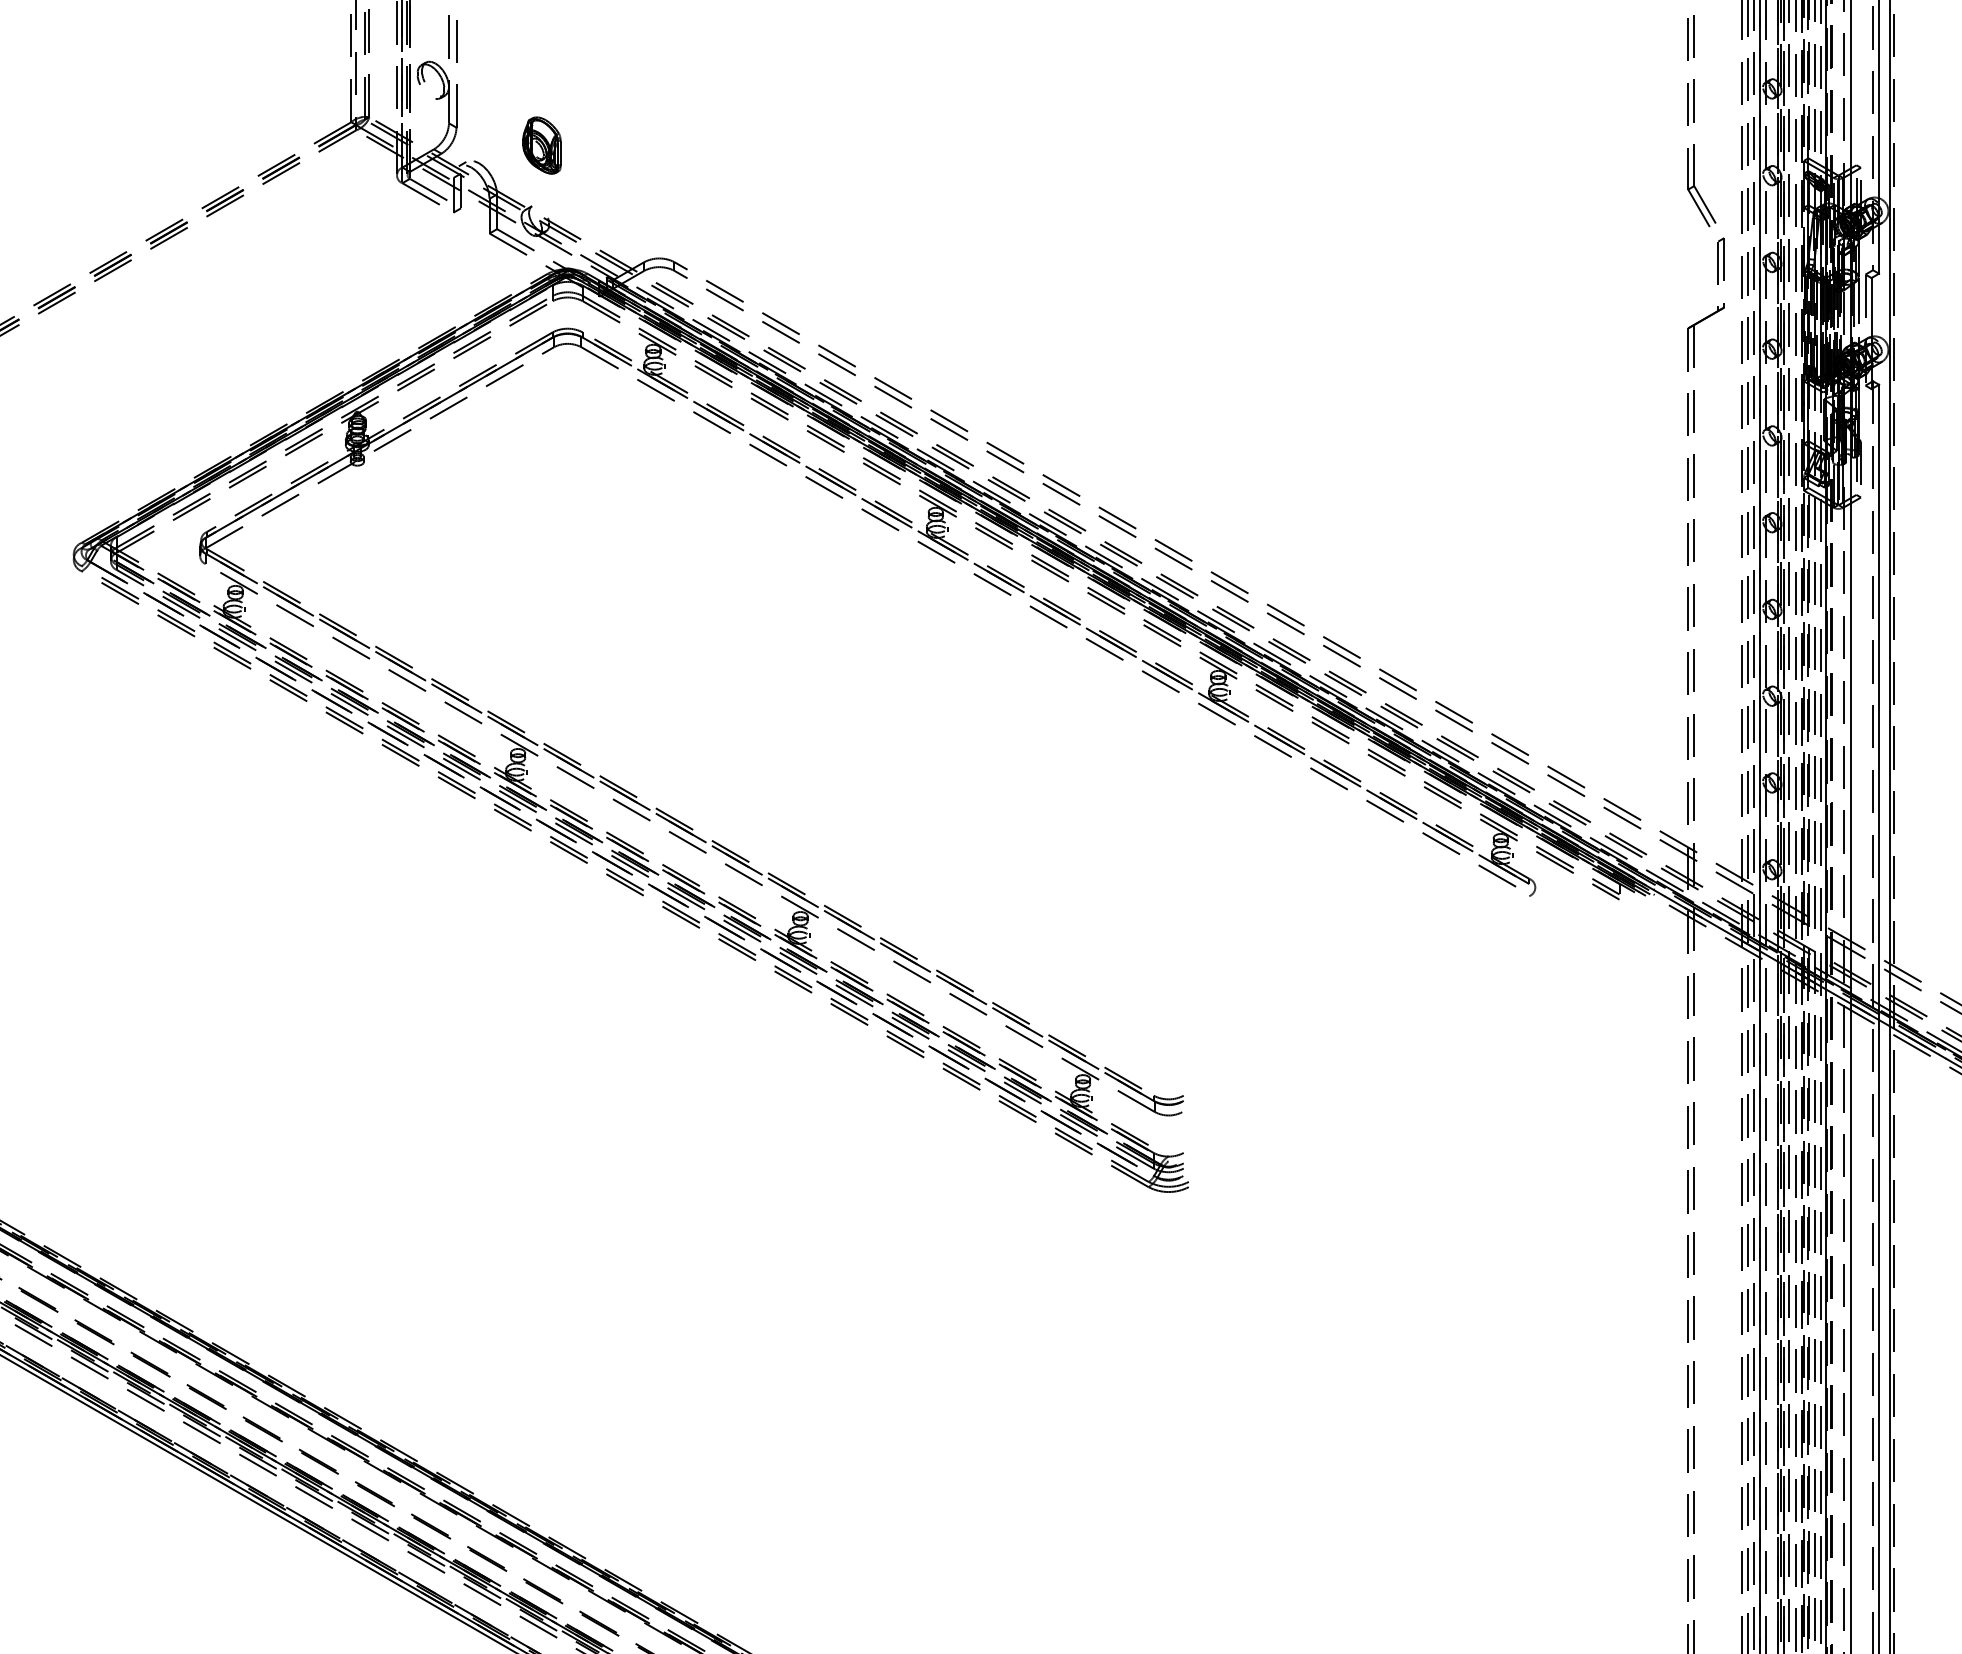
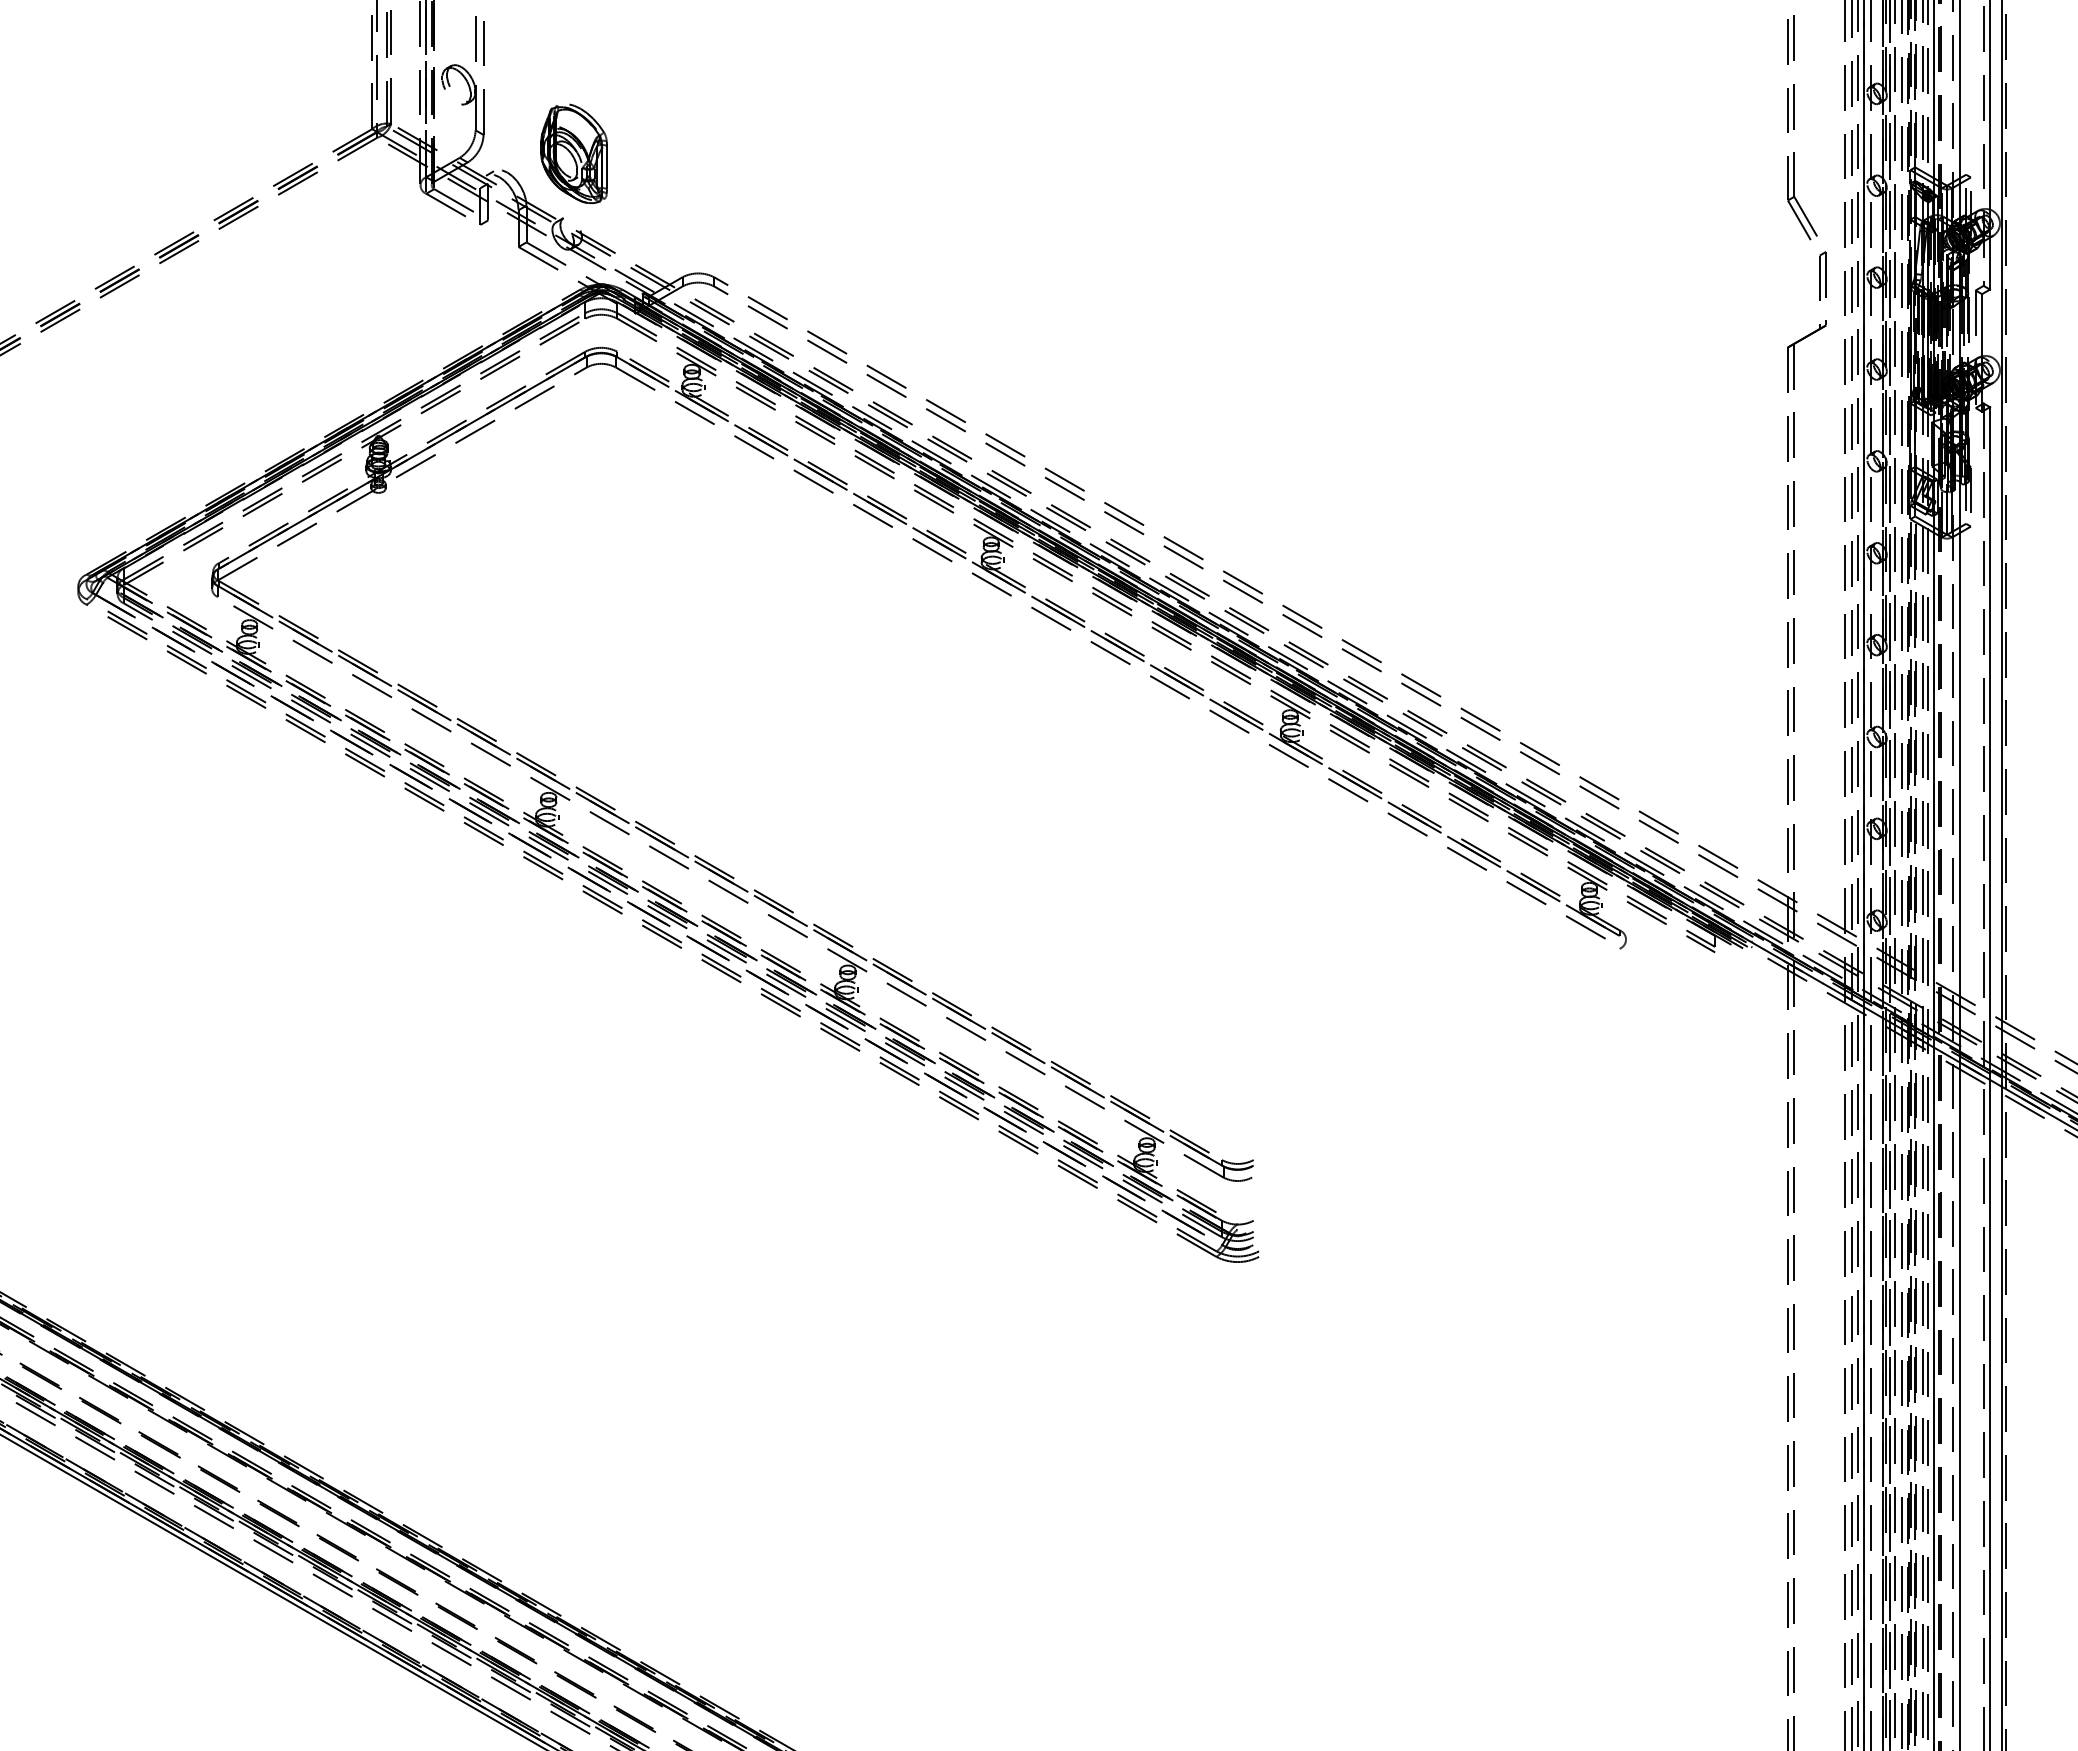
part: (541, 145) -> (573, 153), size x1.67

